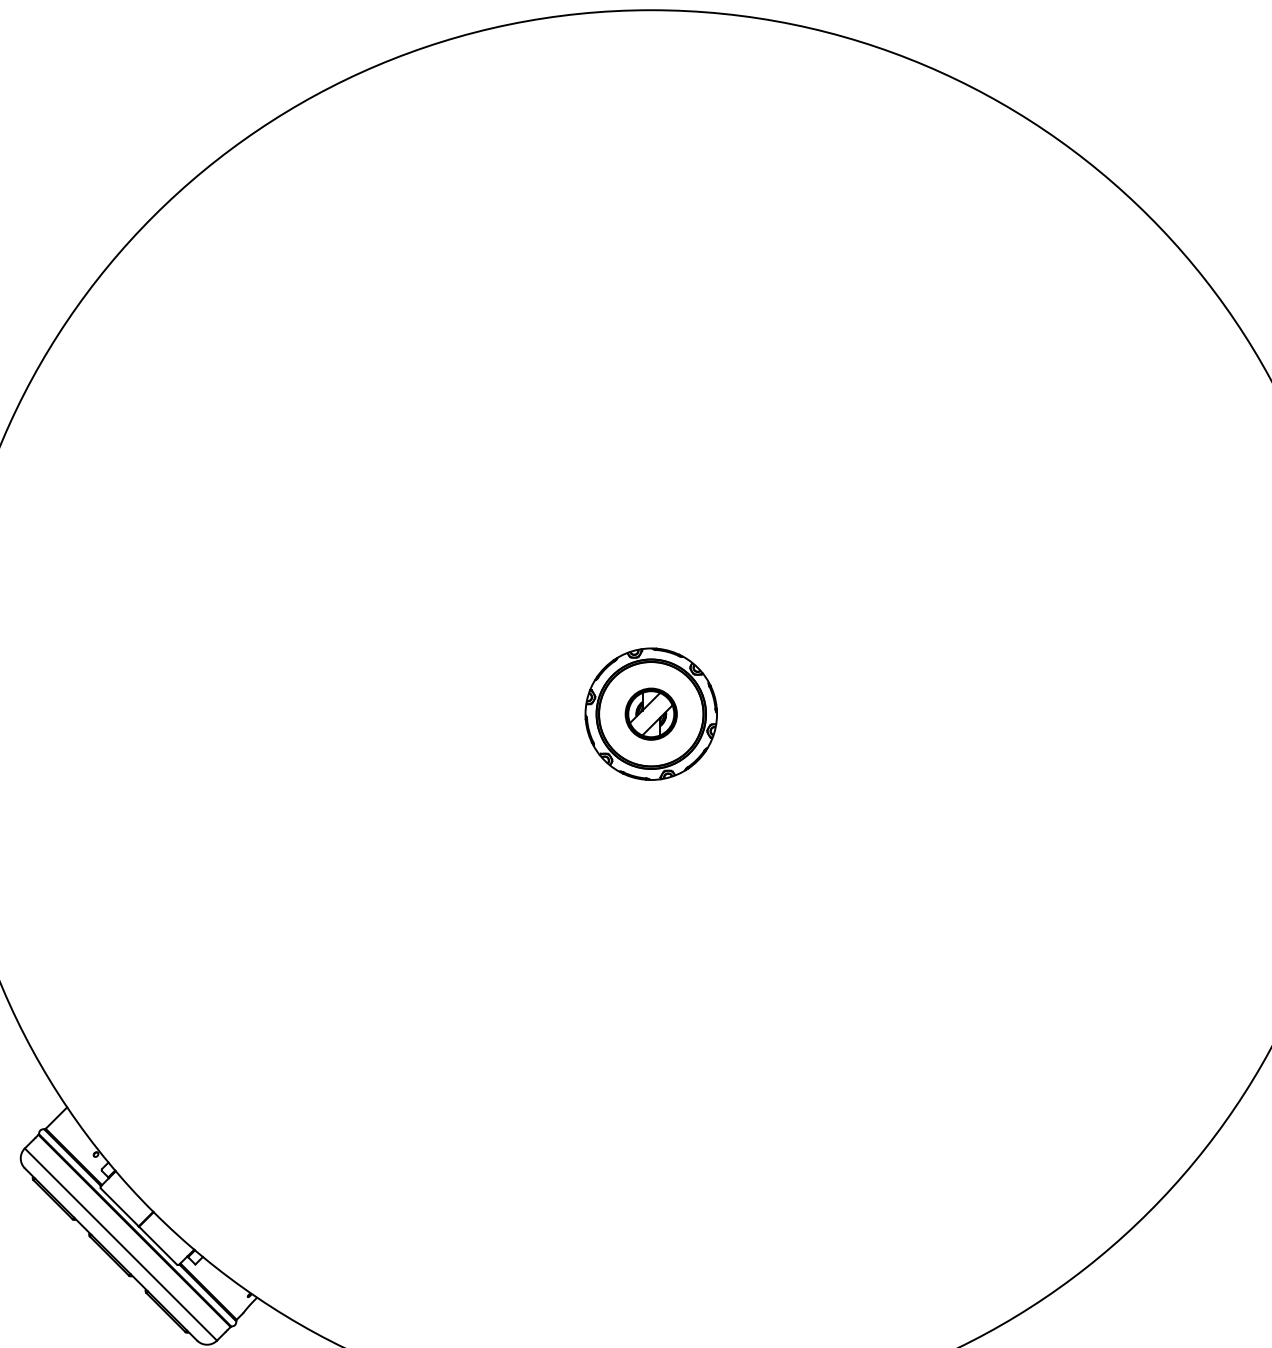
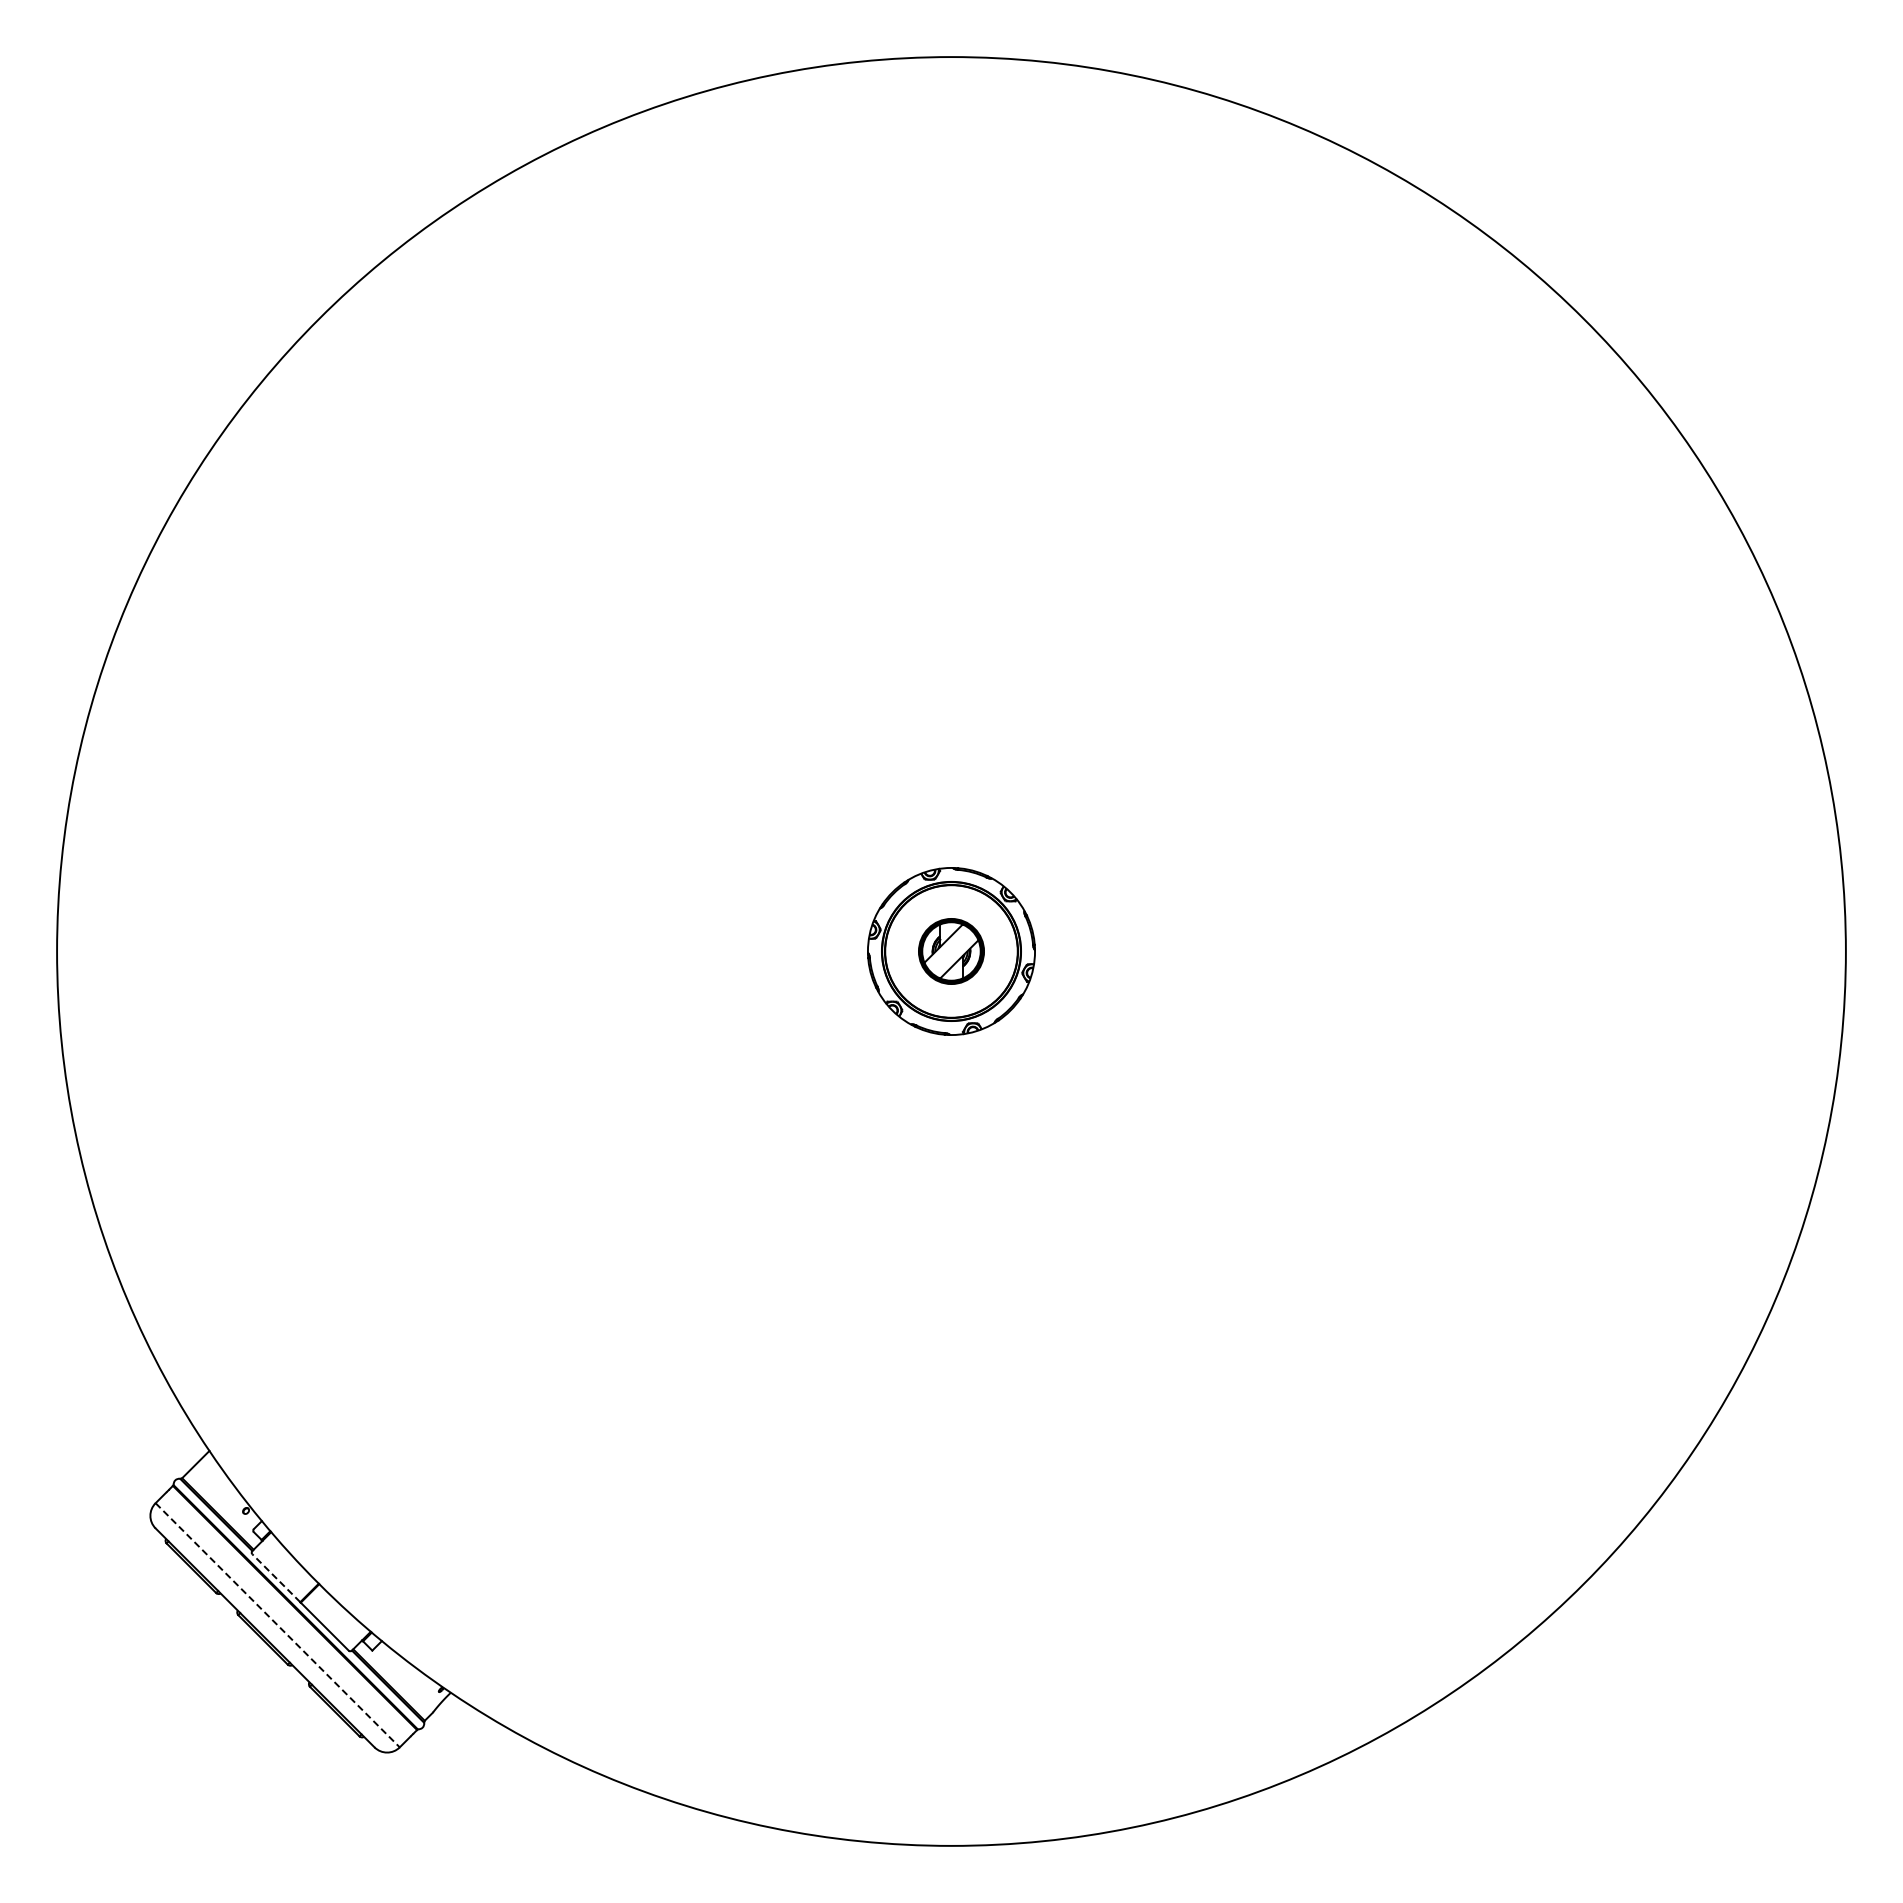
line: (120, 1207) -> (276, 1578), solid -> dashed
line: (120, 1244) -> (277, 1625), solid -> dashed

